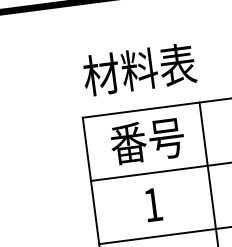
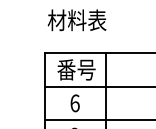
text: (138, 70) -> (76, 20), moved
text: (152, 205) -> (74, 103), 1 -> 6

